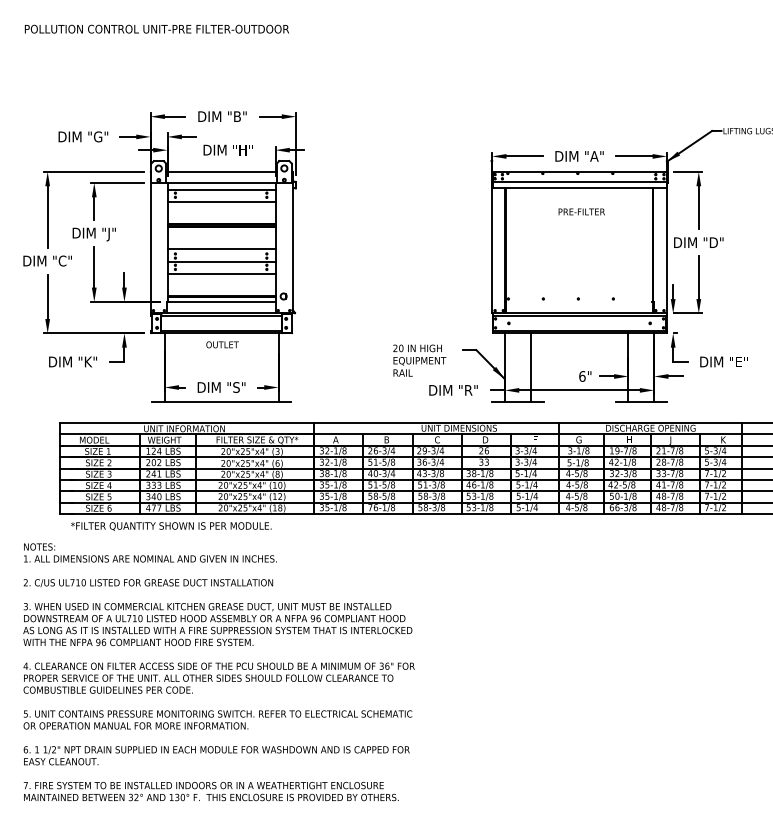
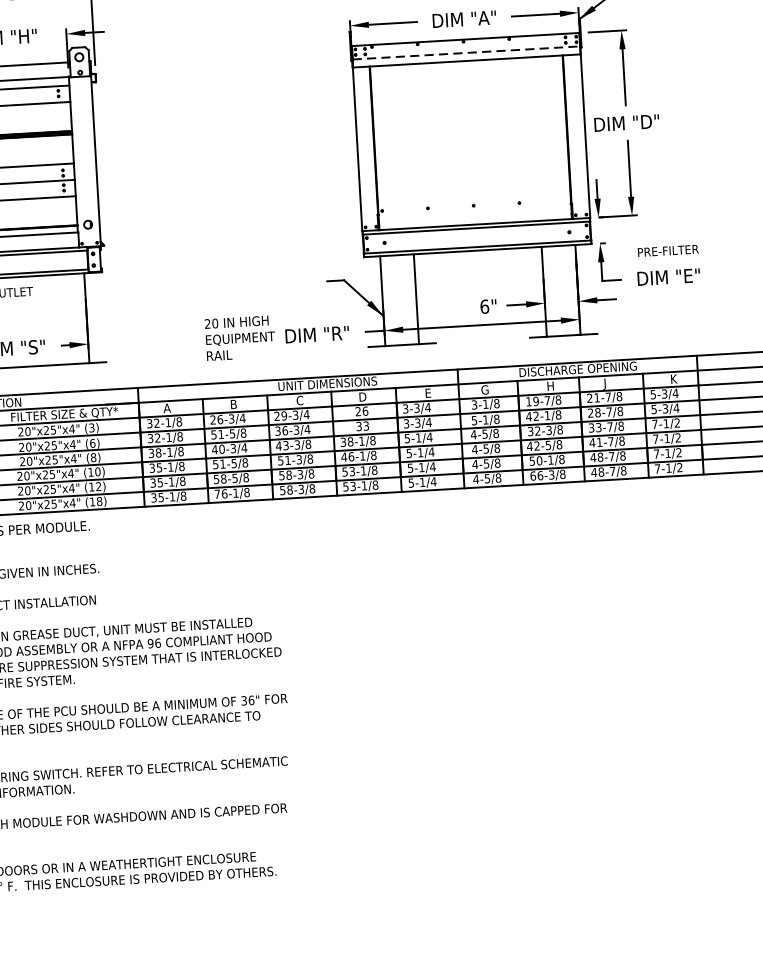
line: (579, 182) -> (466, 53), solid -> dashed
text: (581, 211) -> (667, 250), moved
text: (419, 360) -> (240, 337), moved

